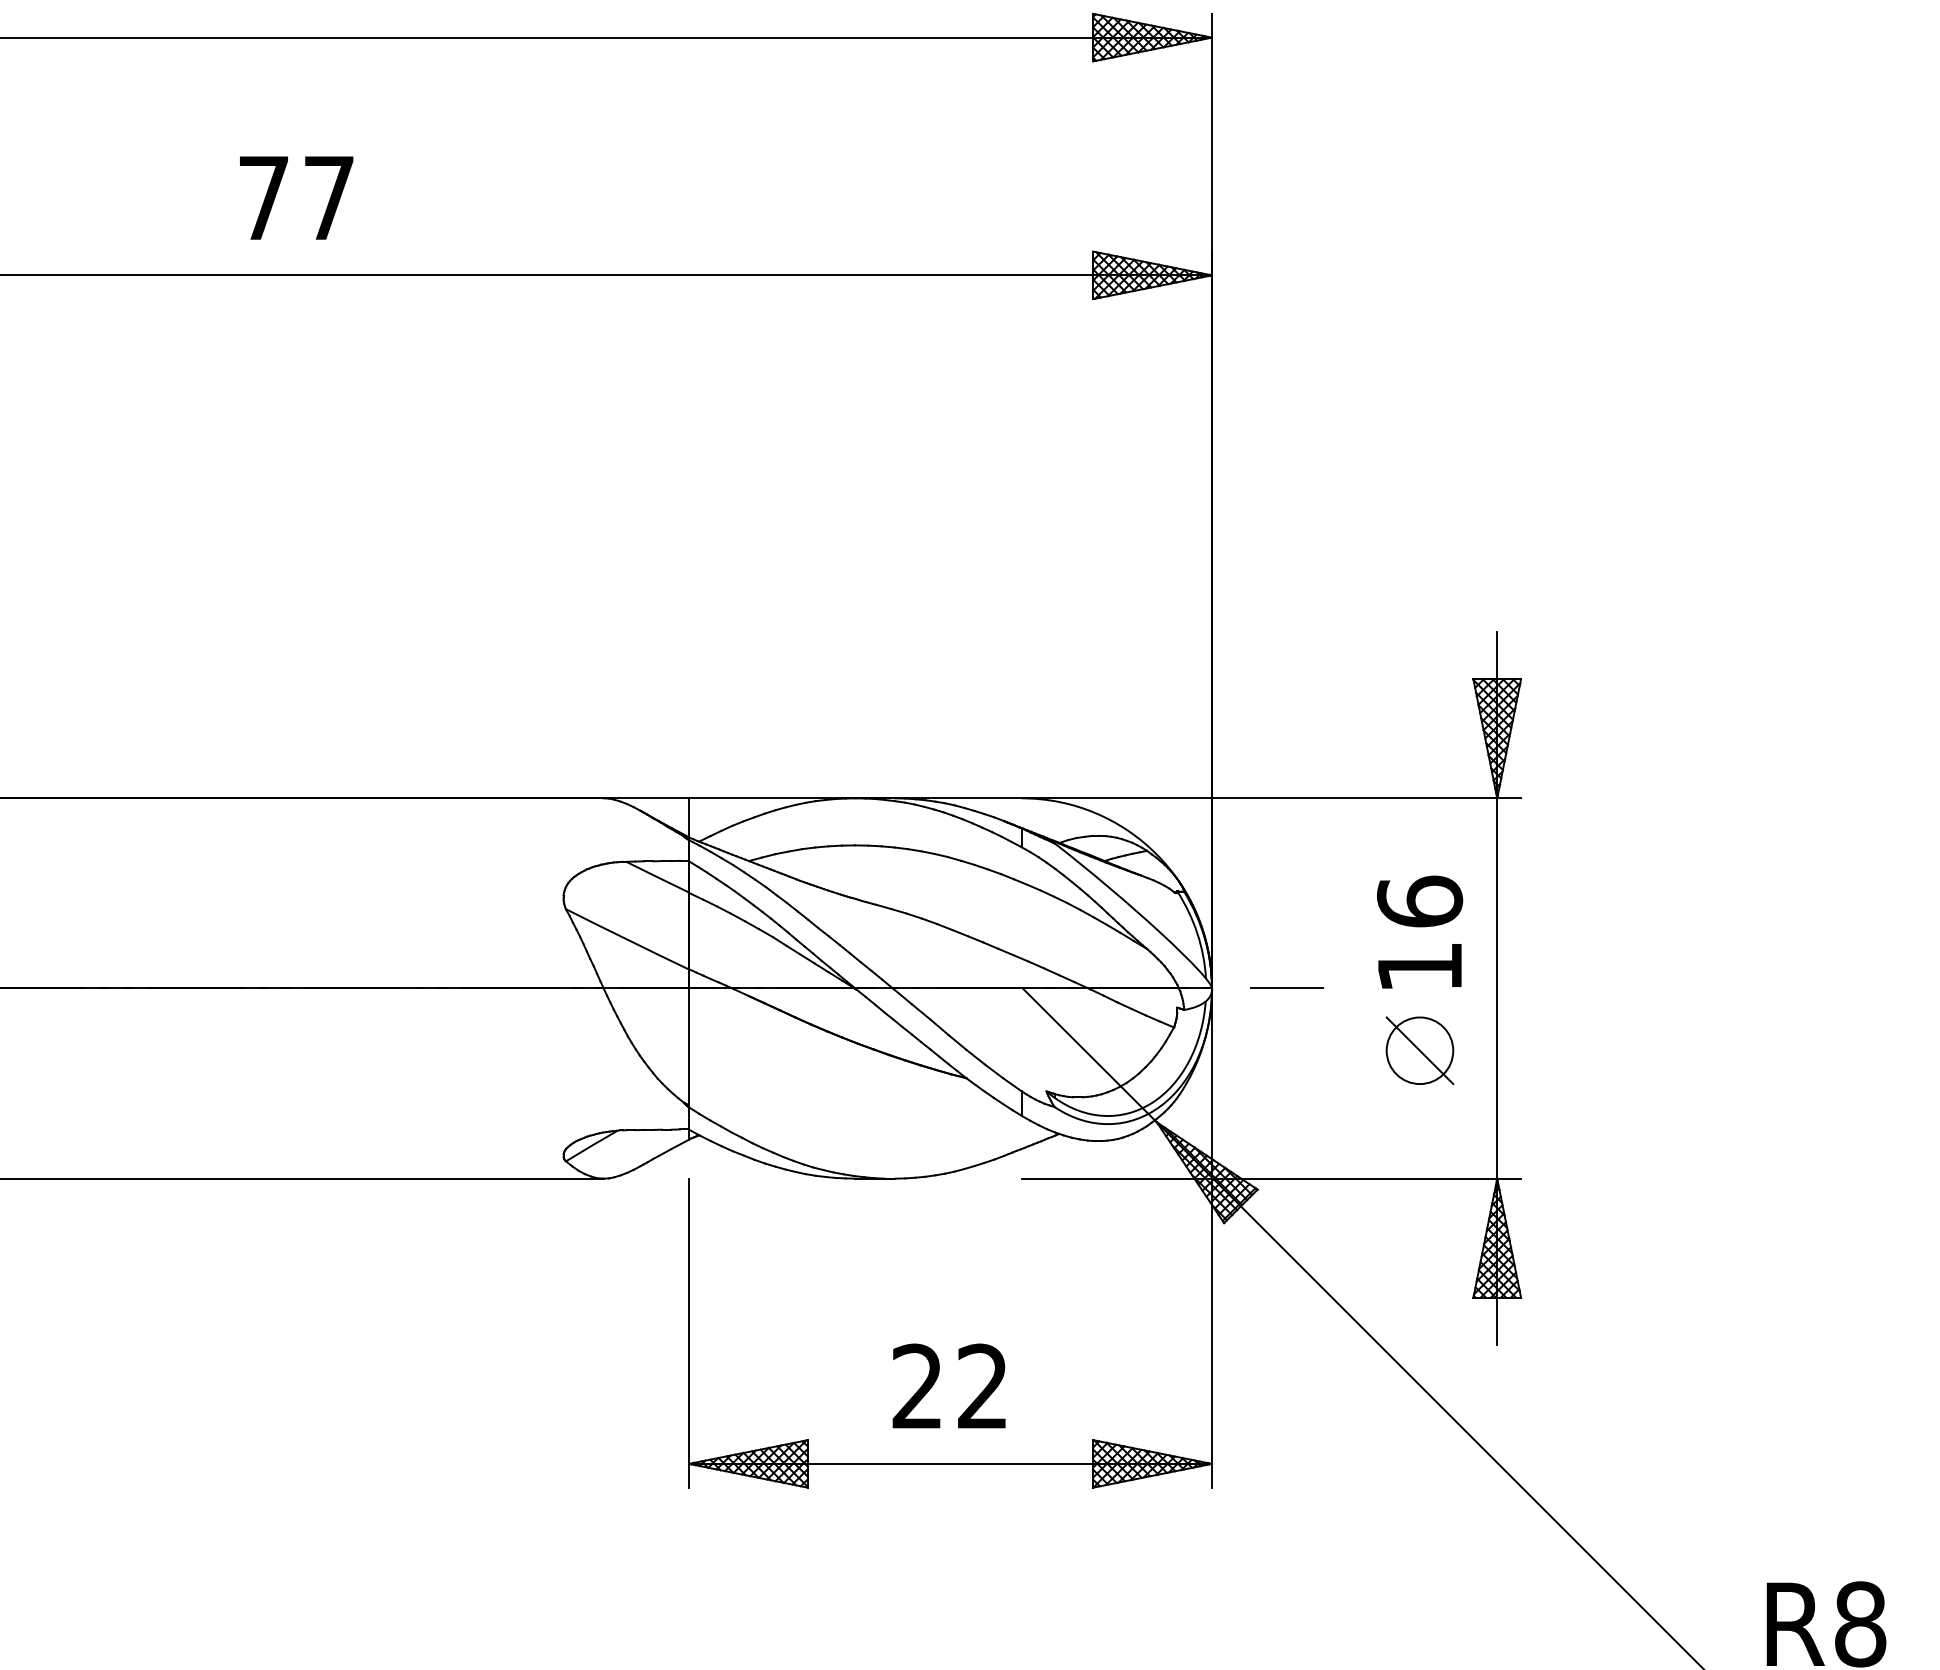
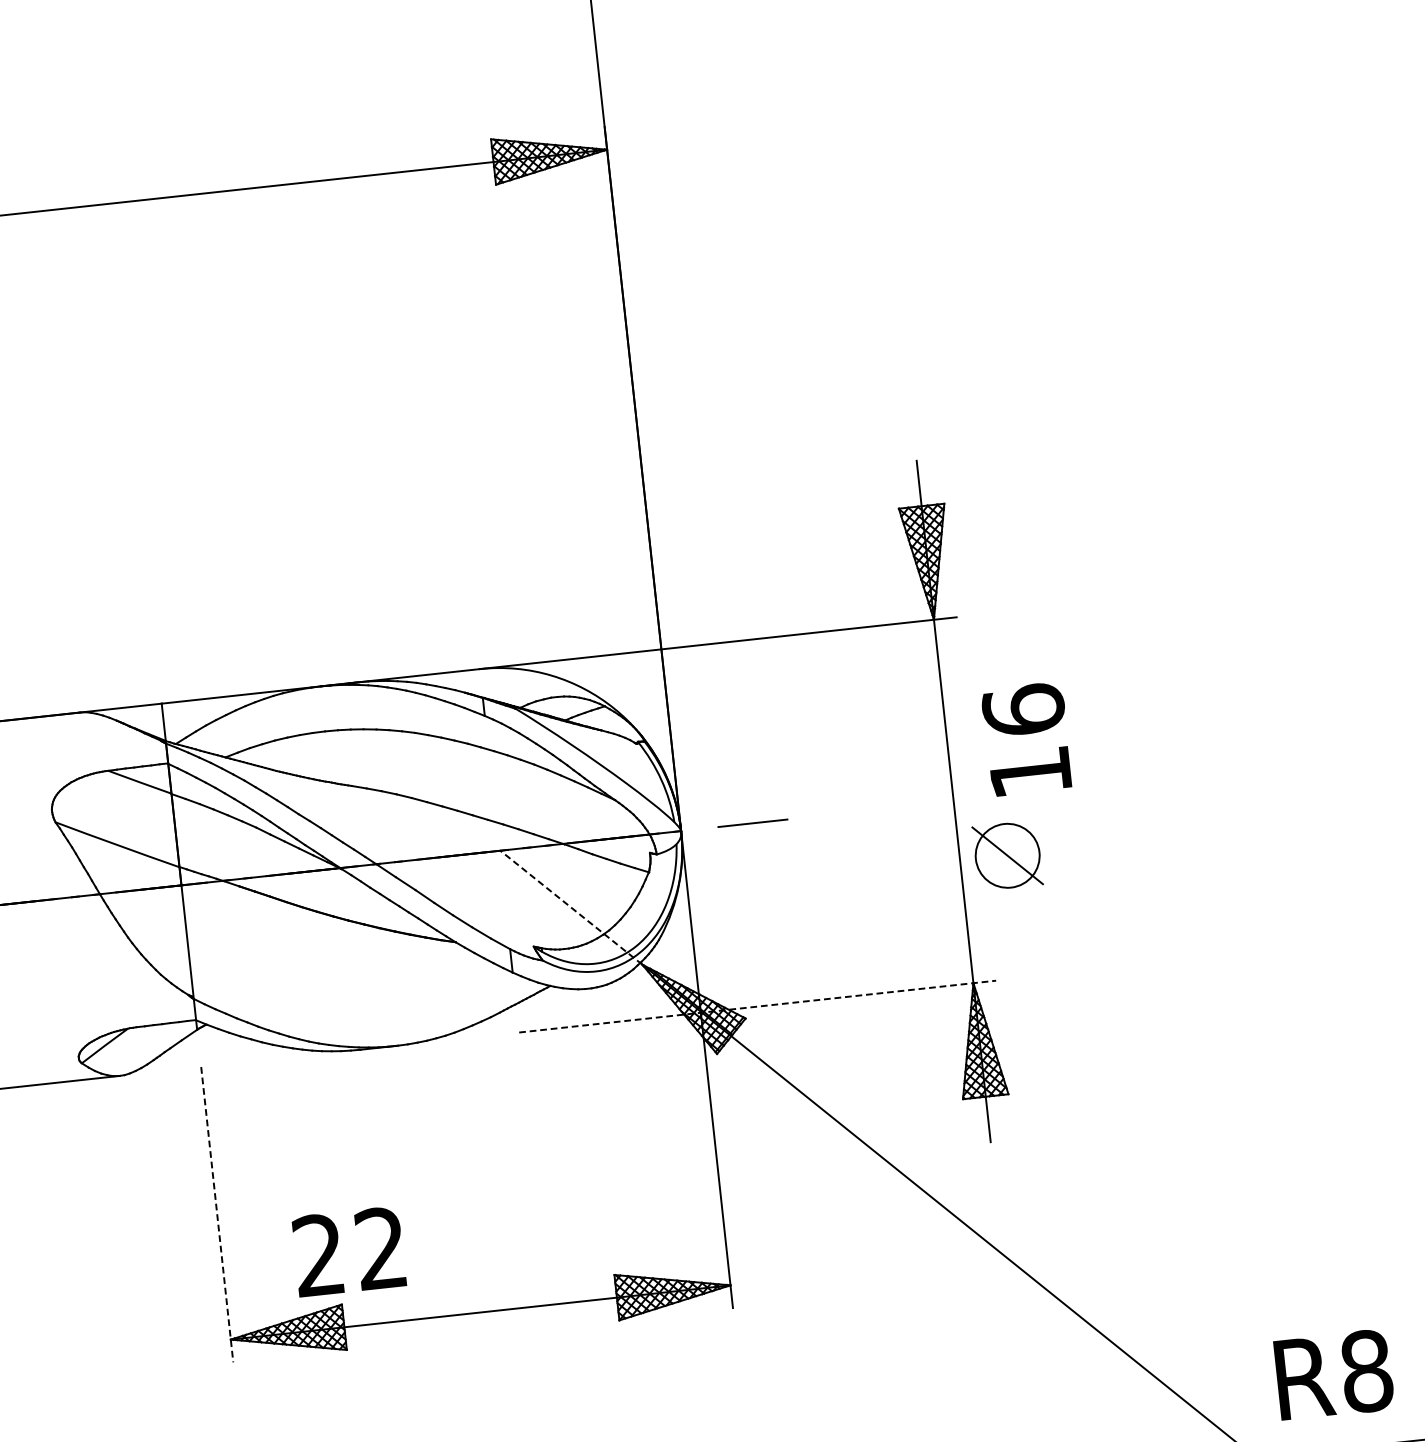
text: (1420, 931) -> (1027, 738), moved
part: (1419, 1050) -> (1007, 855), moved
line: (1089, 1054) -> (570, 906), solid -> dashed
line: (1271, 1178) -> (757, 1006), solid -> dashed
line: (689, 1333) -> (217, 1214), solid -> dashed
text: (948, 1385) -> (348, 1251), moved

